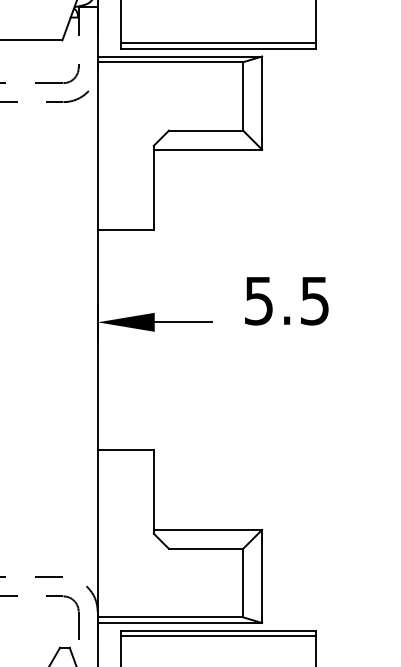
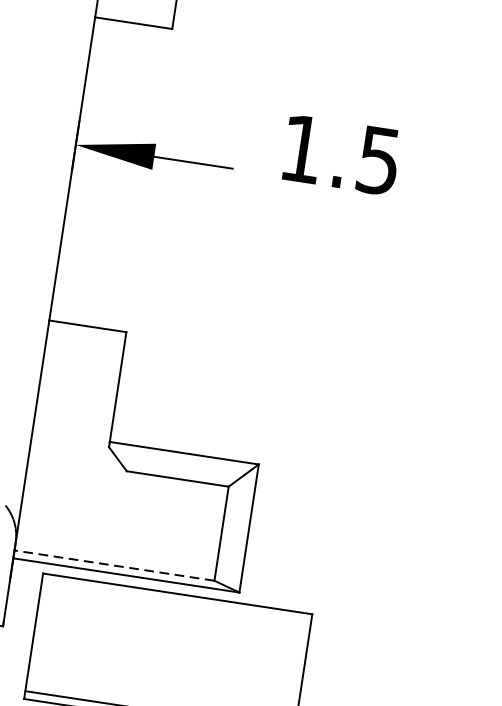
text: (258, 301) -> (301, 149), 5.5 -> 1.5
line: (170, 617) -> (114, 565), solid -> dashed
line: (218, 636) -> (176, 601), removed

